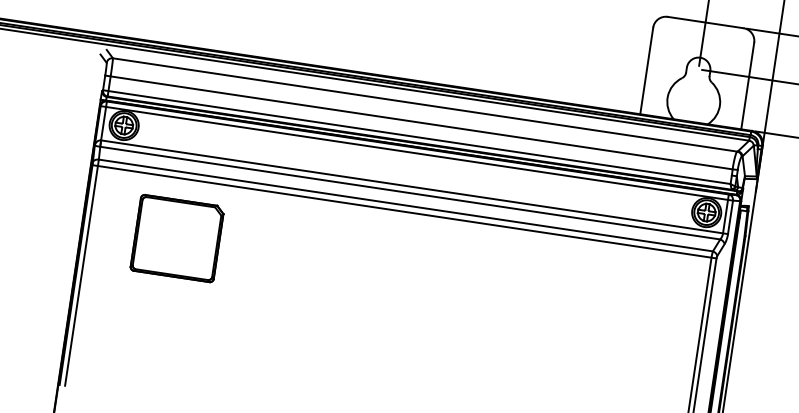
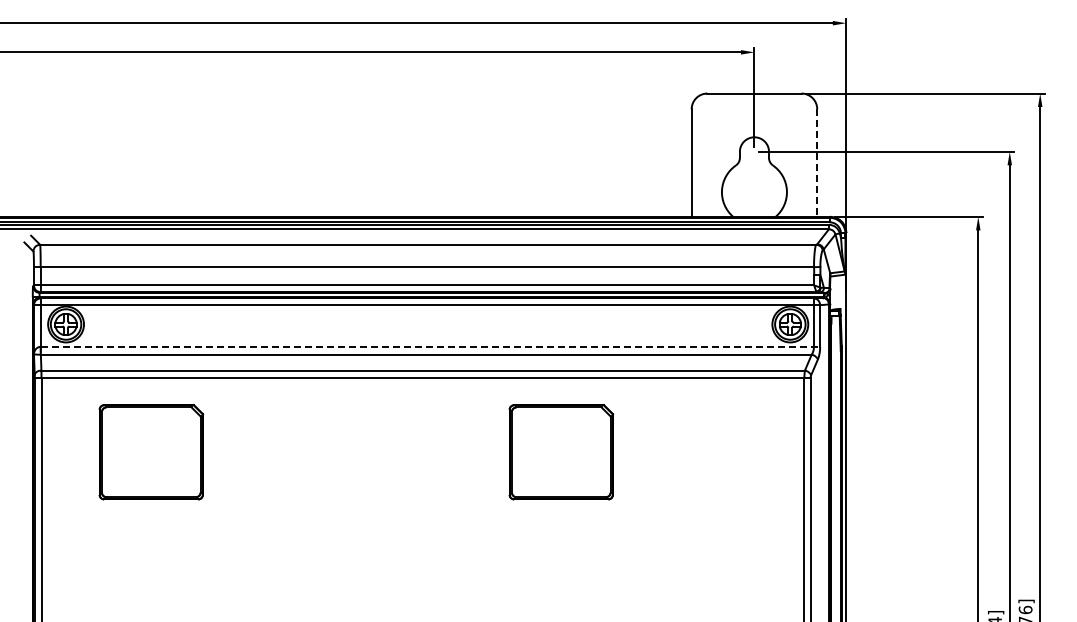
line: (747, 86) -> (817, 163), solid -> dashed
line: (414, 187) -> (430, 346), solid -> dashed
part: (507, 288) -> (561, 452), added

